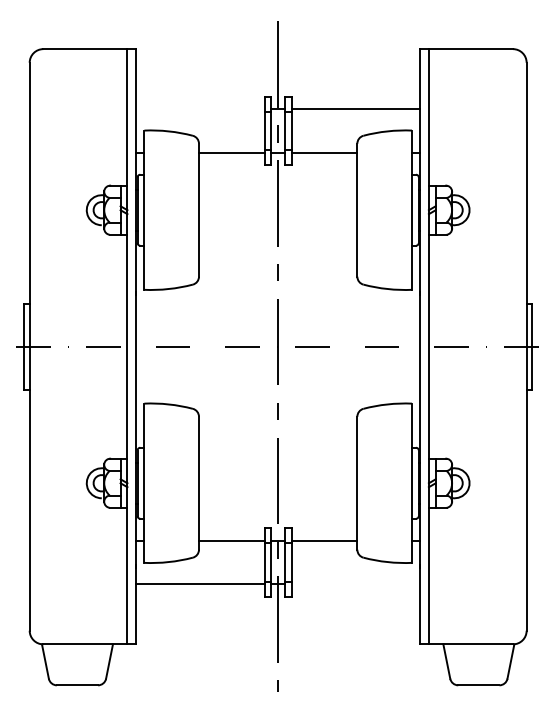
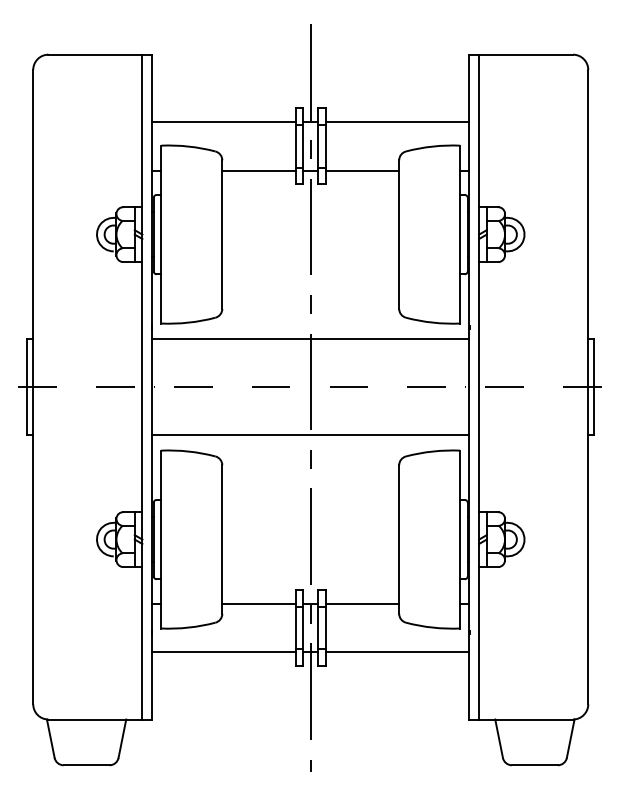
line: (200, 109) -> (223, 122), added
line: (278, 303) -> (311, 338), added
line: (278, 389) -> (311, 434), added
line: (355, 584) -> (397, 652), added

